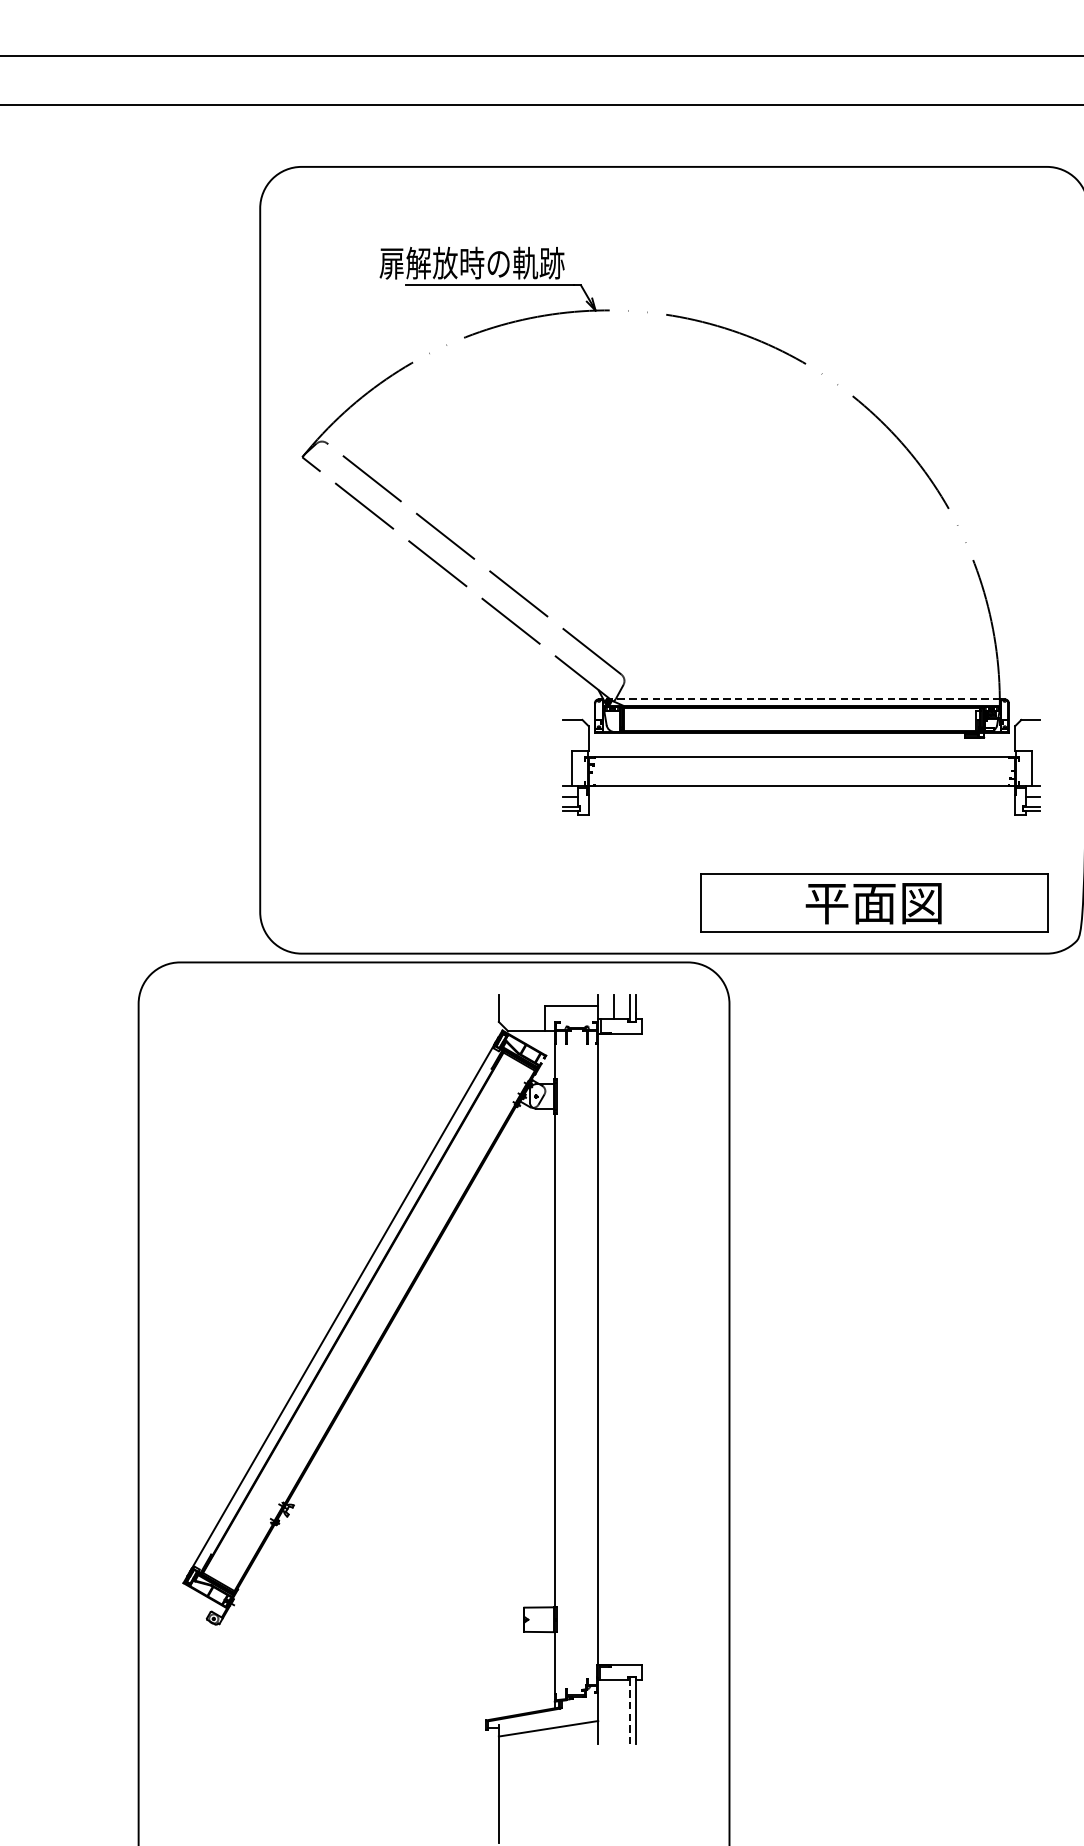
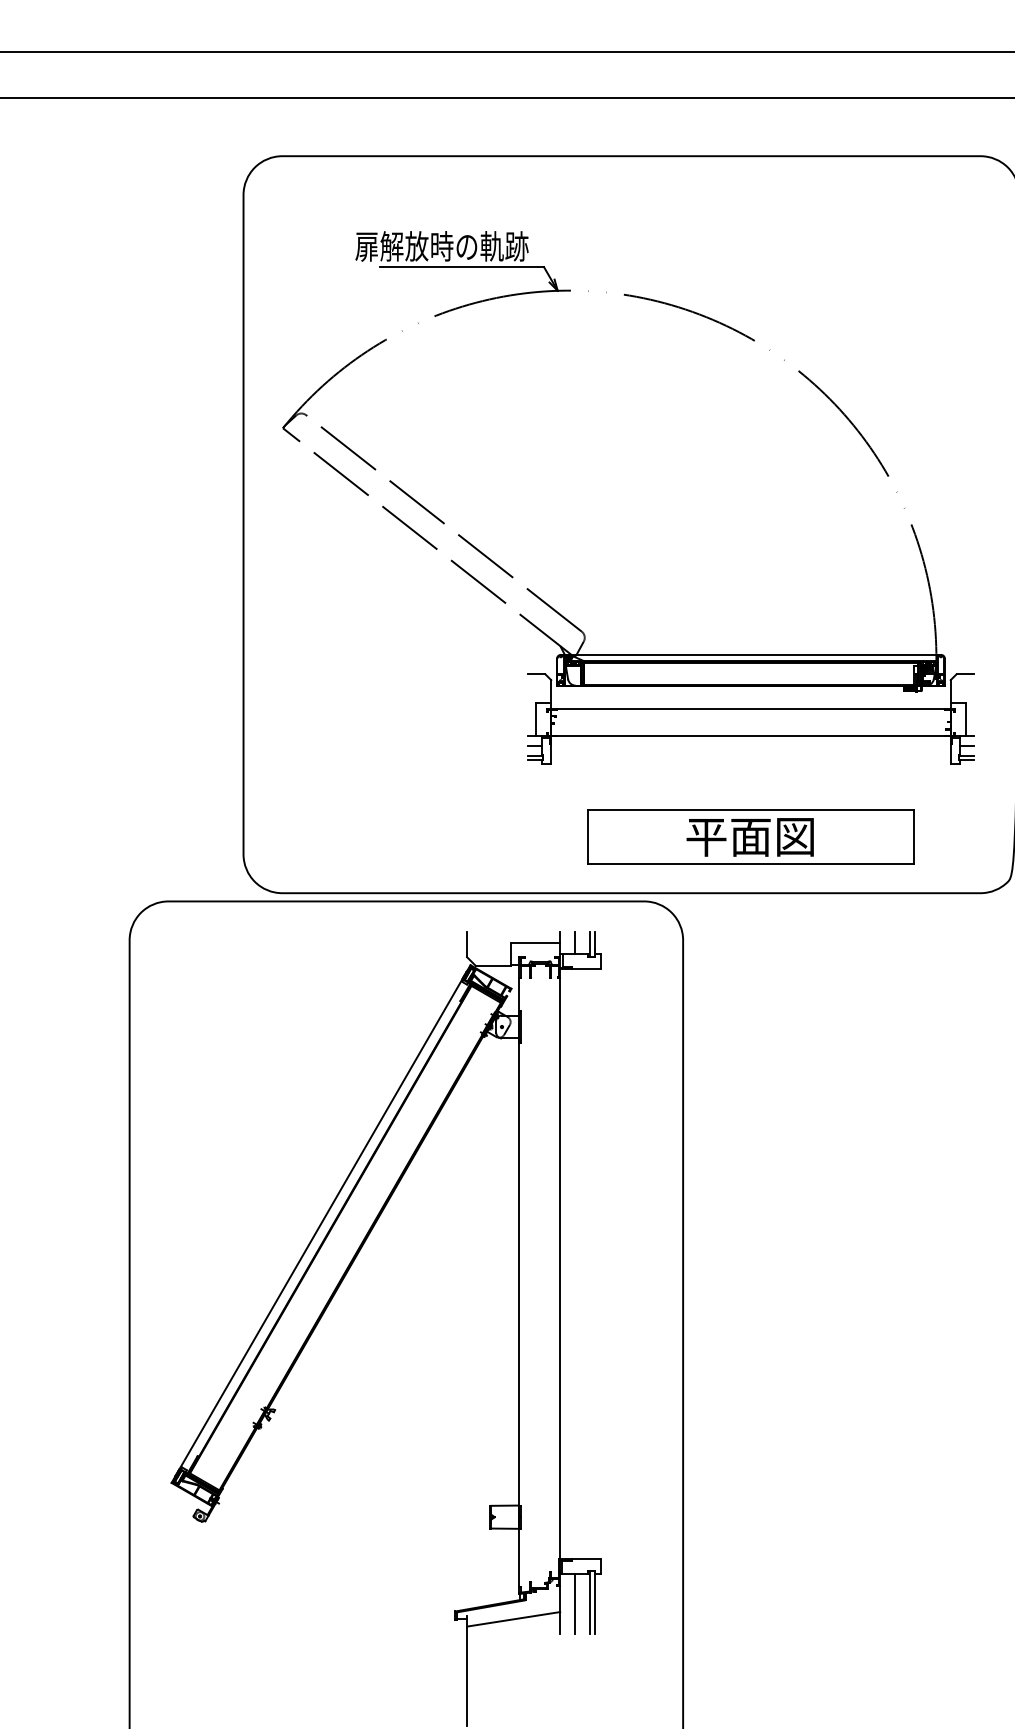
line: (801, 698) -> (750, 654), dashed -> solid
part: (873, 902) -> (750, 836), moved
line: (629, 1710) -> (589, 1602), dashed -> solid
line: (613, 1711) -> (574, 1603), added

